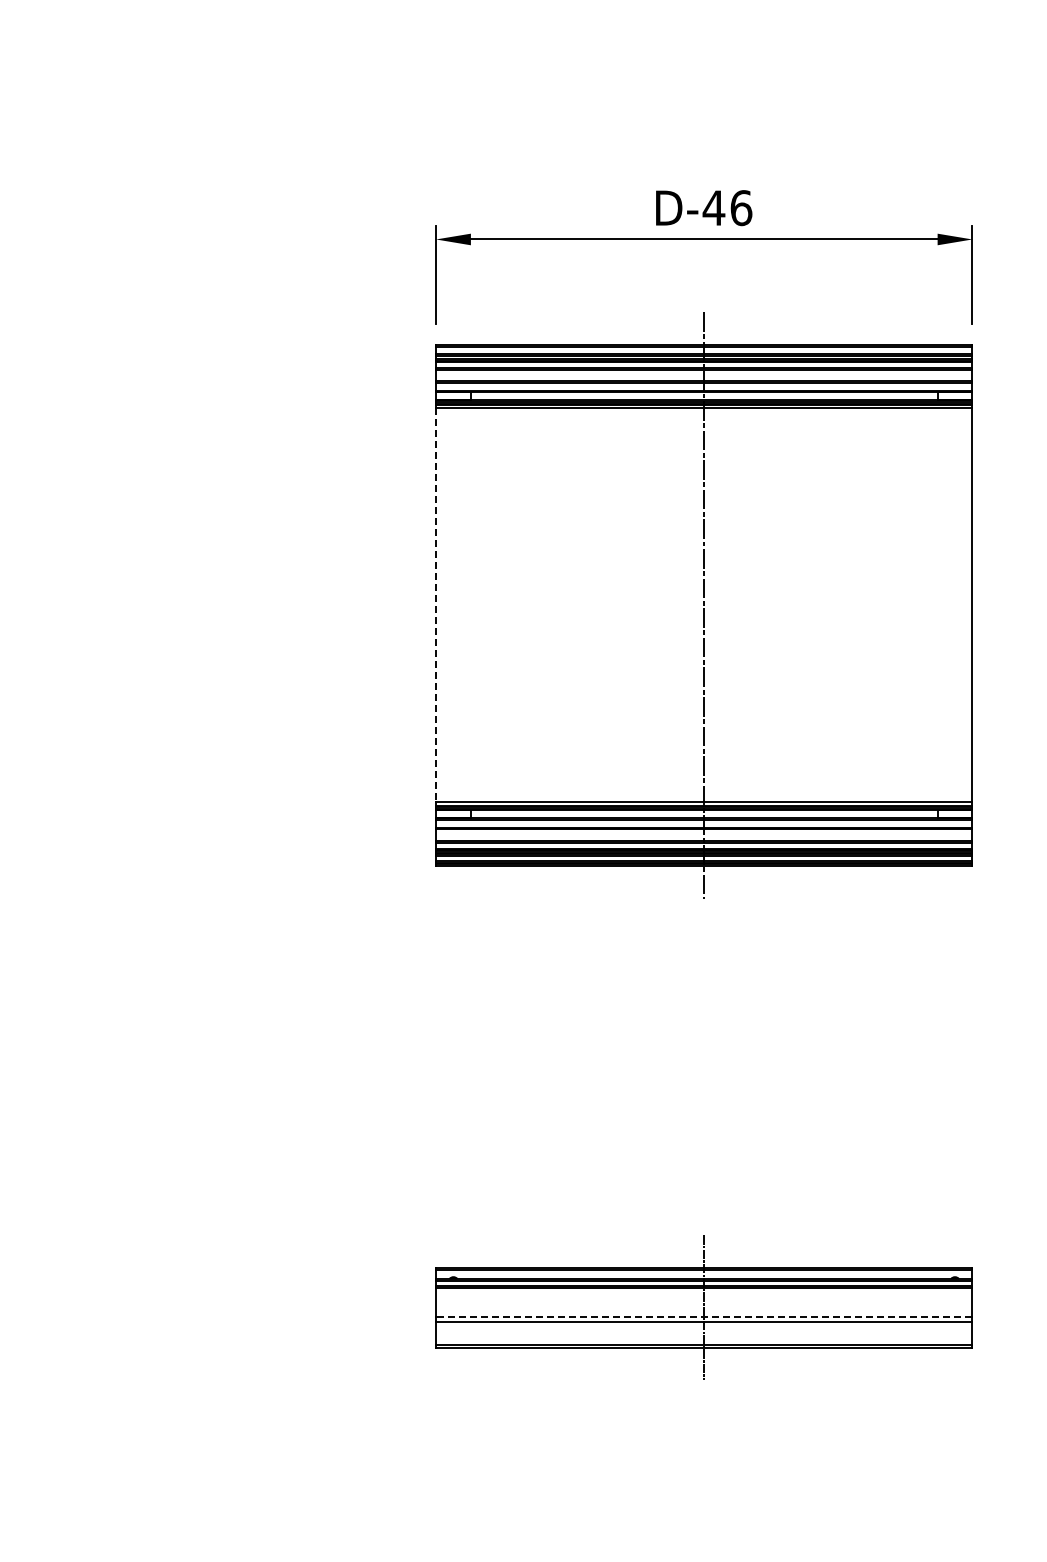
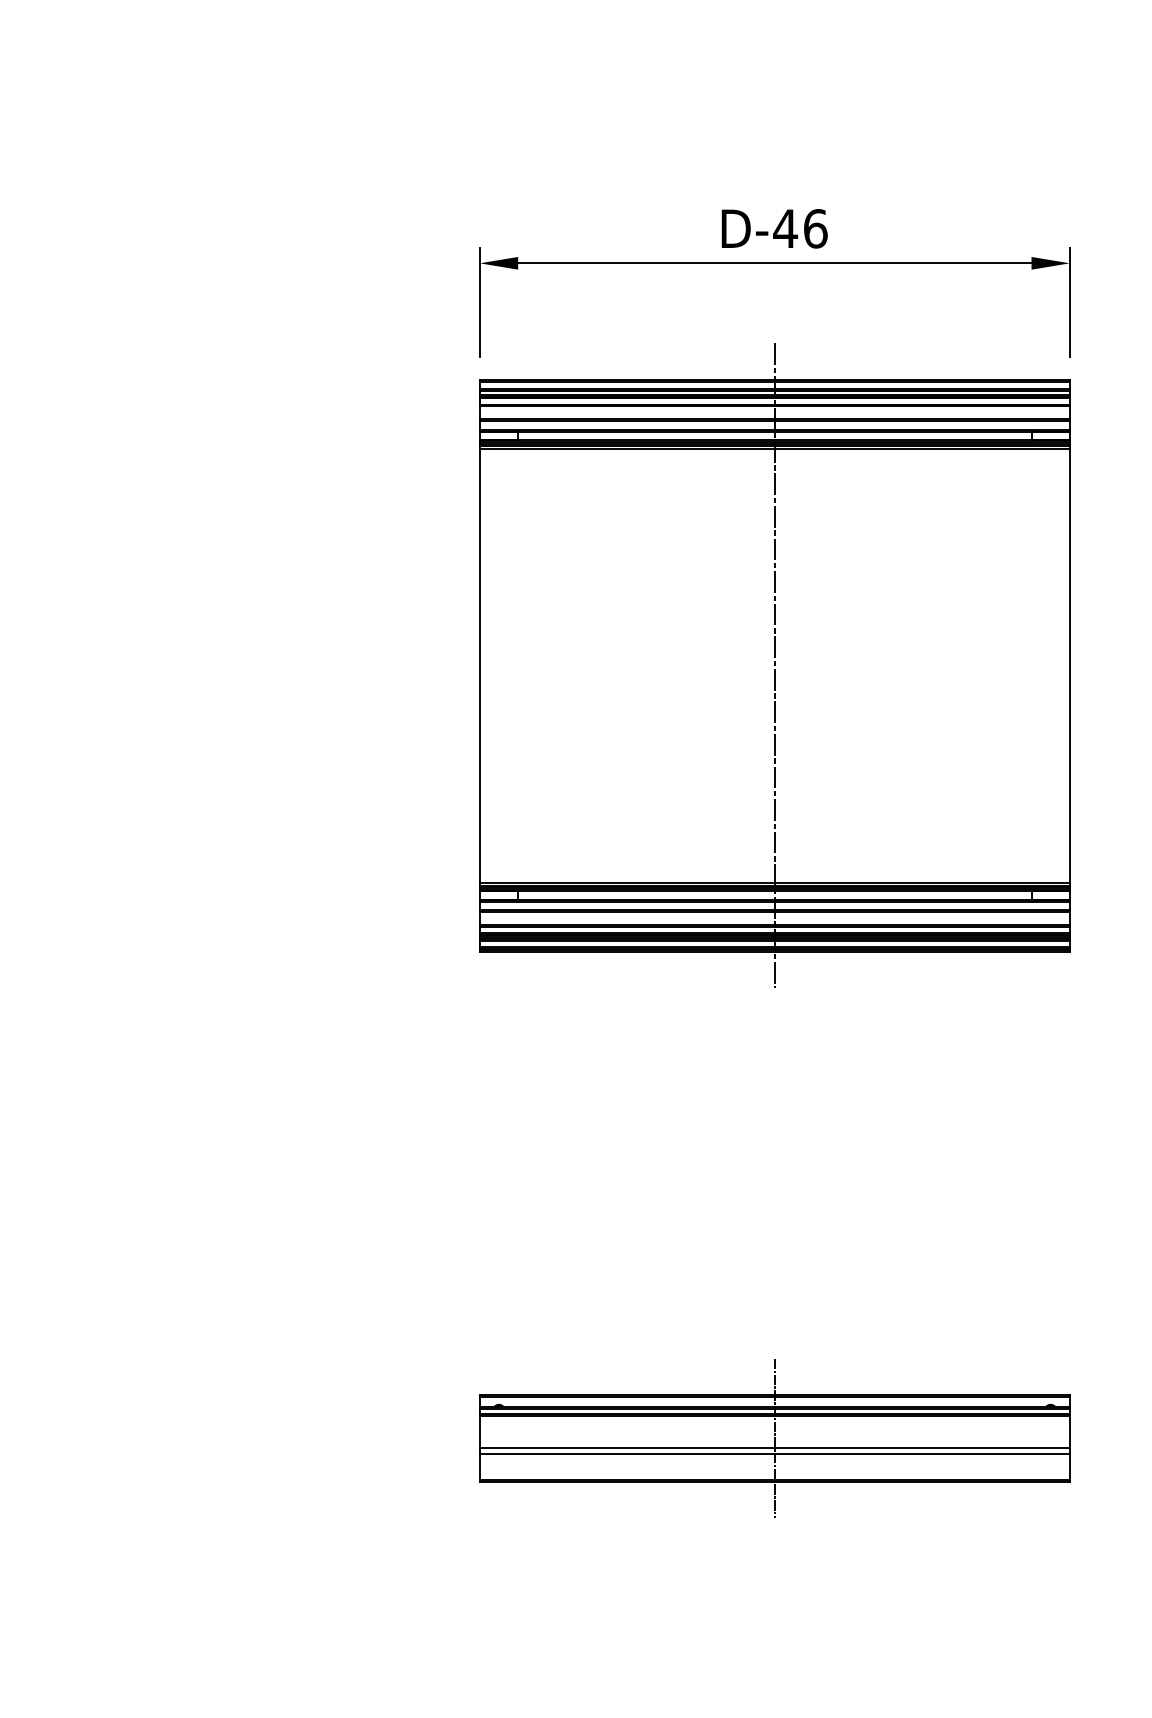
line: (436, 605) -> (480, 665), dashed -> solid
line: (703, 1316) -> (774, 1448), dashed -> solid

